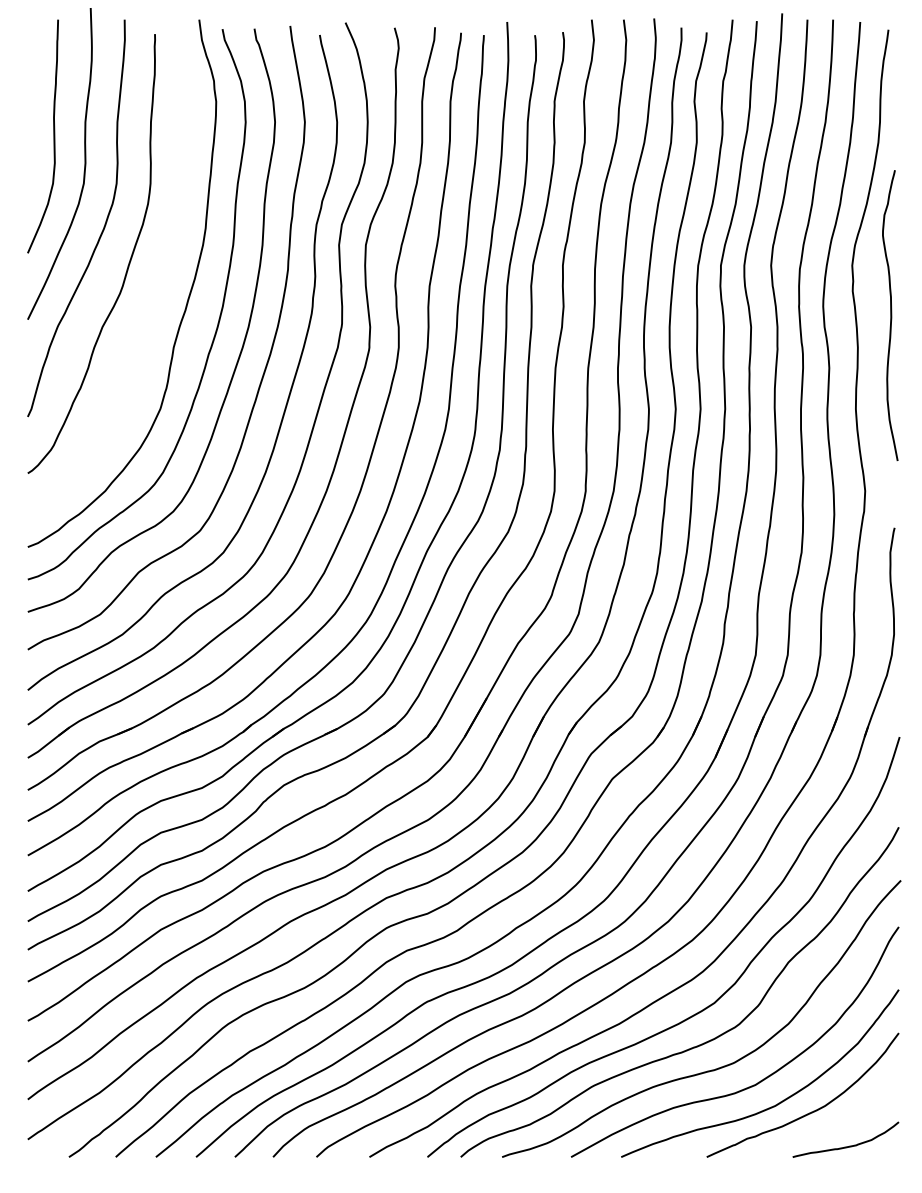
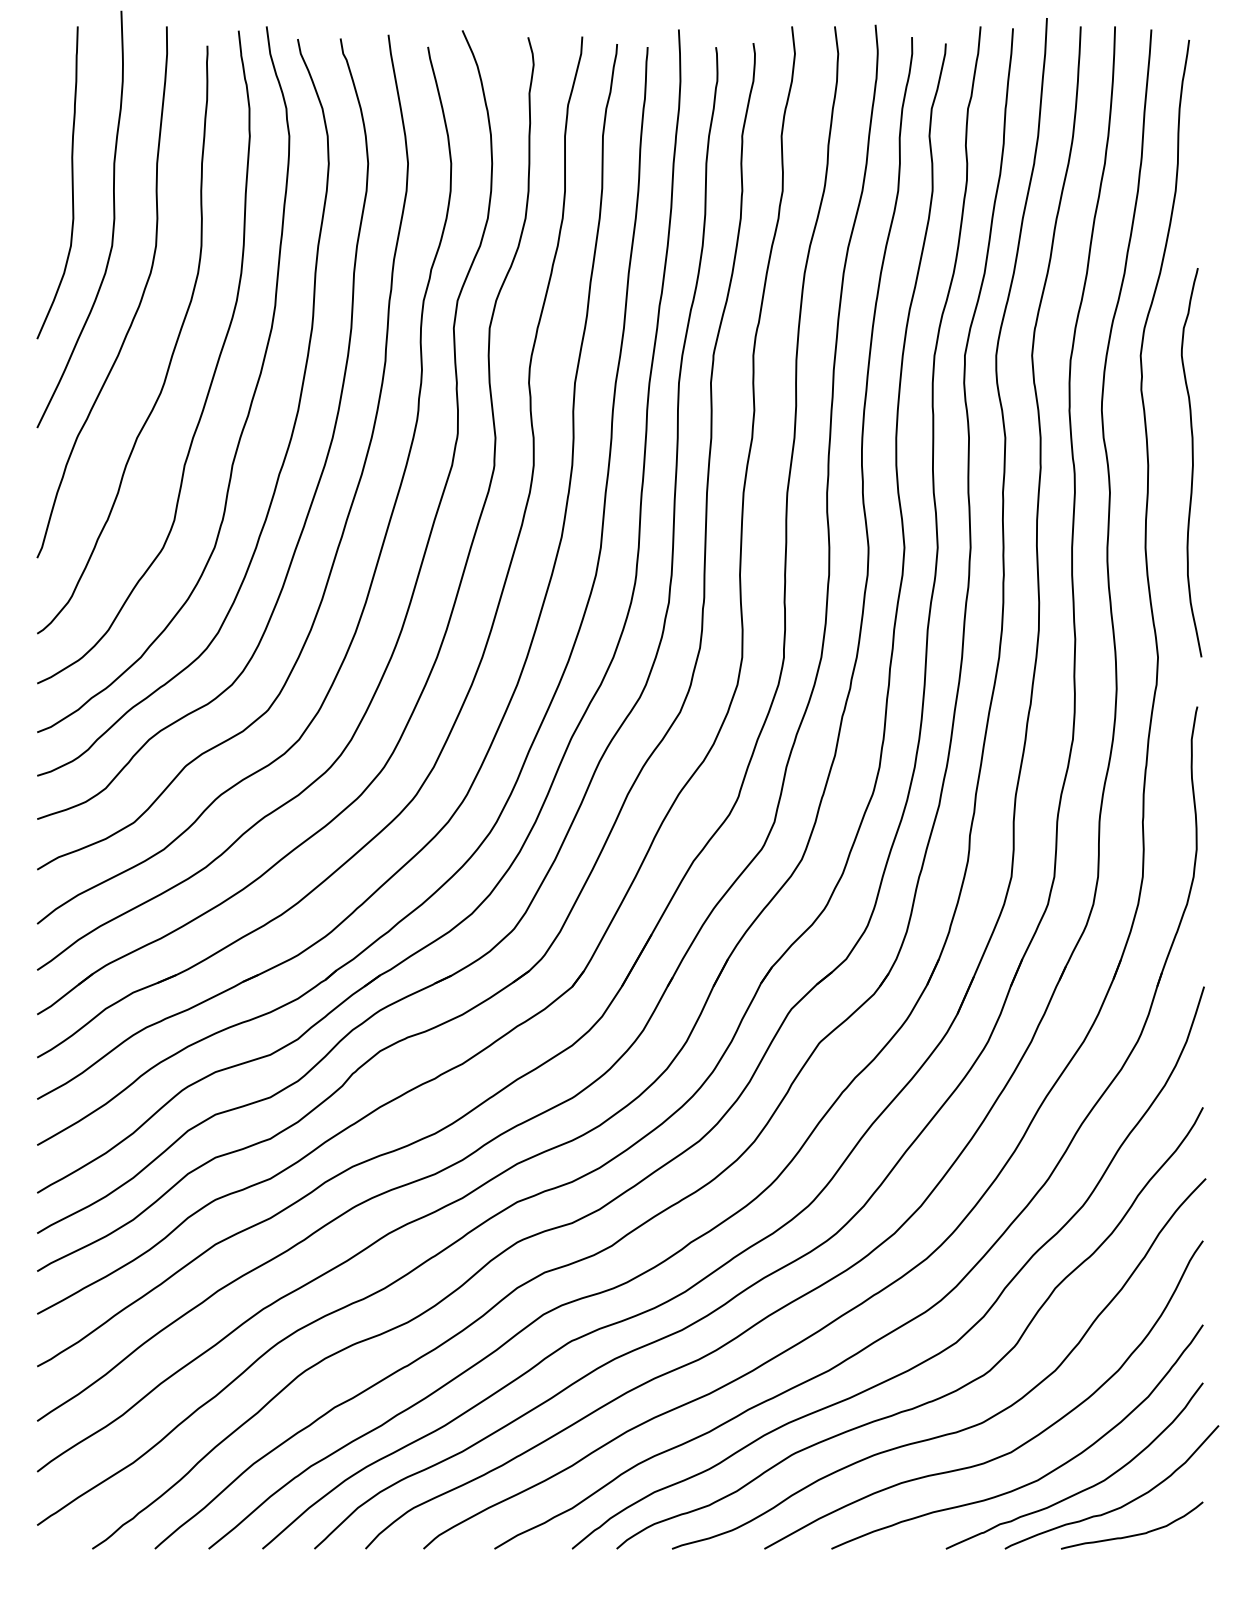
curve: (157, 283) -> (210, 379), added
curve: (890, 315) -> (1191, 462), moved
curve: (838, 1124) -> (1122, 1505), added

